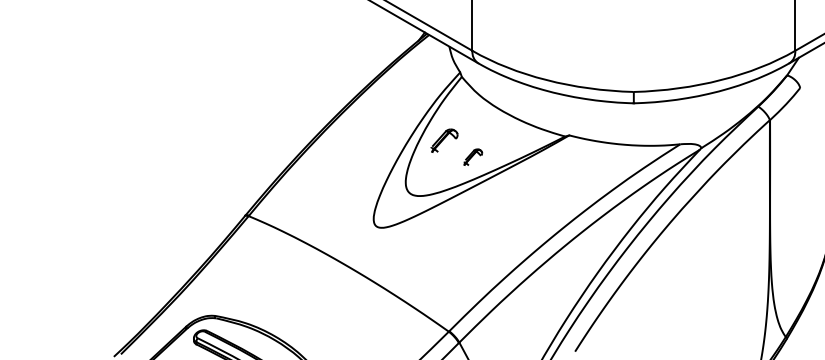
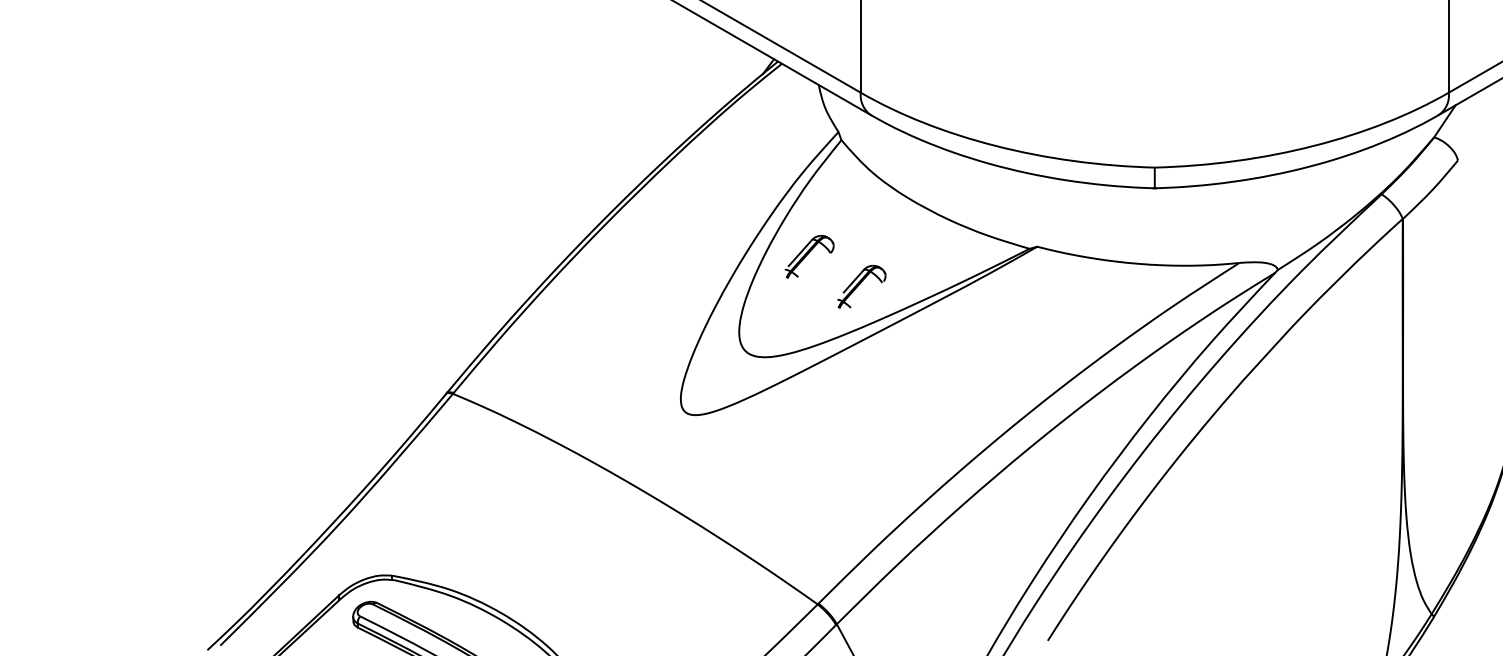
part: (472, 157) -> (860, 287), size x1.43

